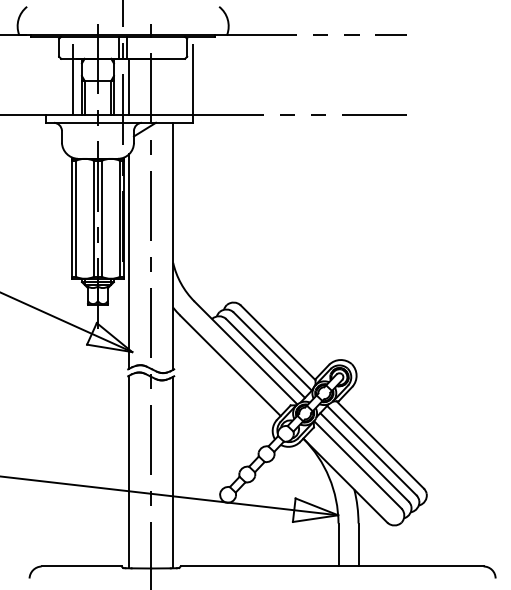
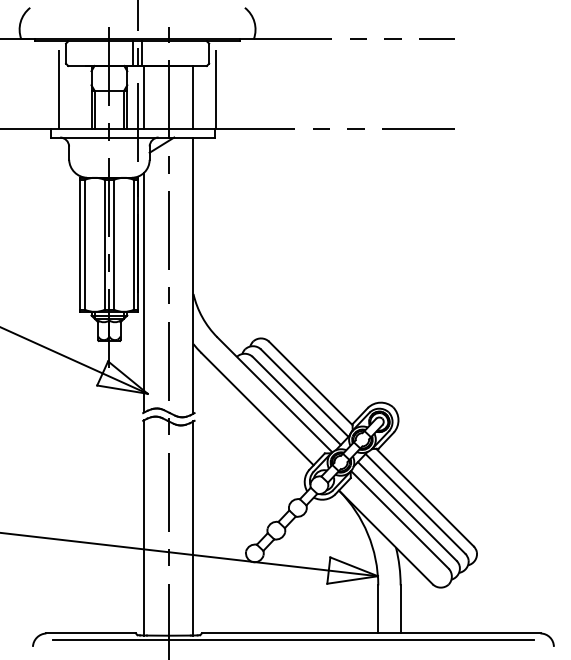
line: (73, 75) -> (59, 84), moved
line: (173, 86) -> (193, 96), added
line: (262, 572) -> (293, 640), added

